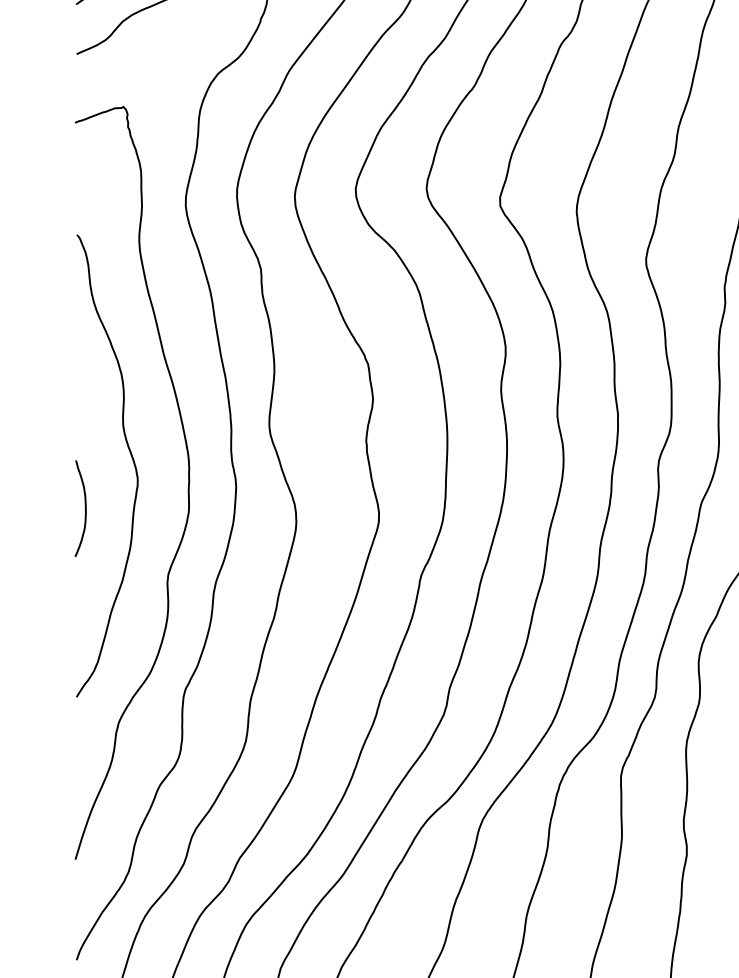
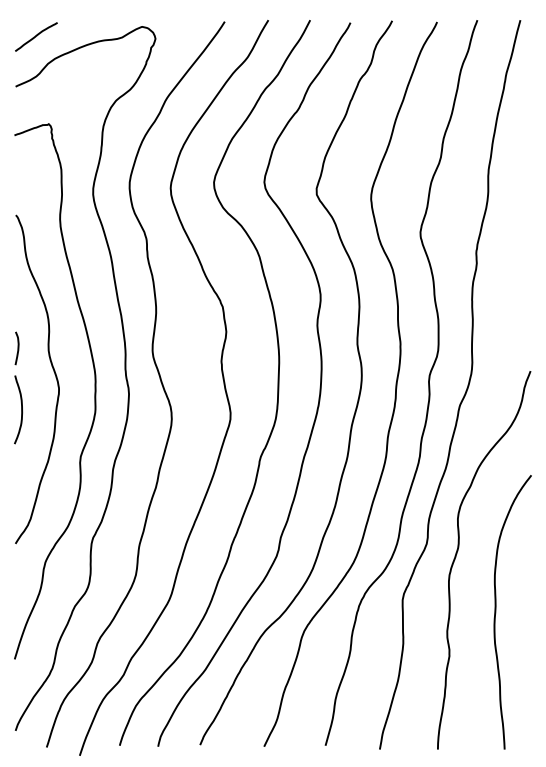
curve: (79, 422) -> (17, 348), added

